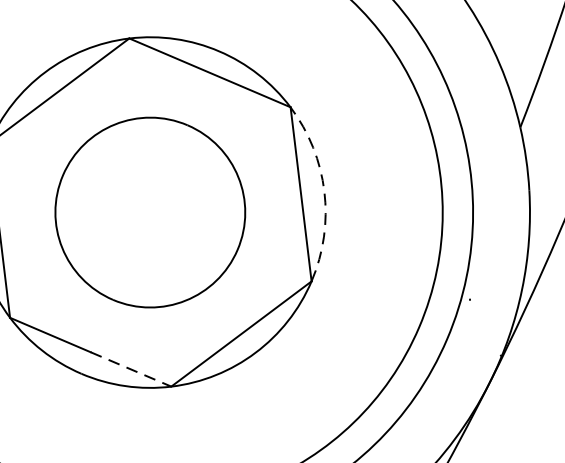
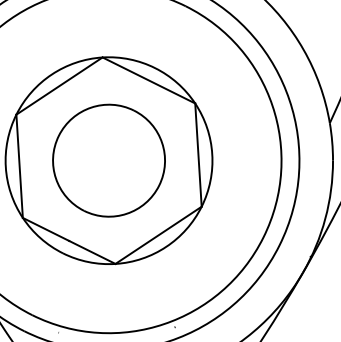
arc: (324, 191) -> (212, 154), dashed -> solid
line: (131, 369) -> (92, 252), dashed -> solid

